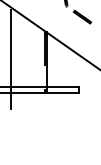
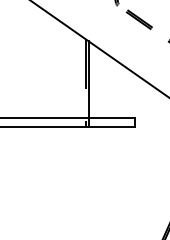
line: (11, 59) -> (38, 79), removed

